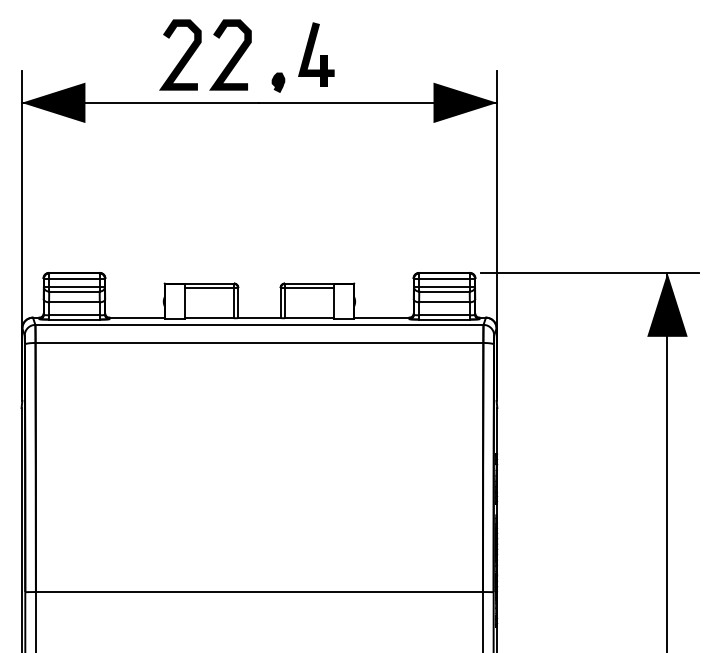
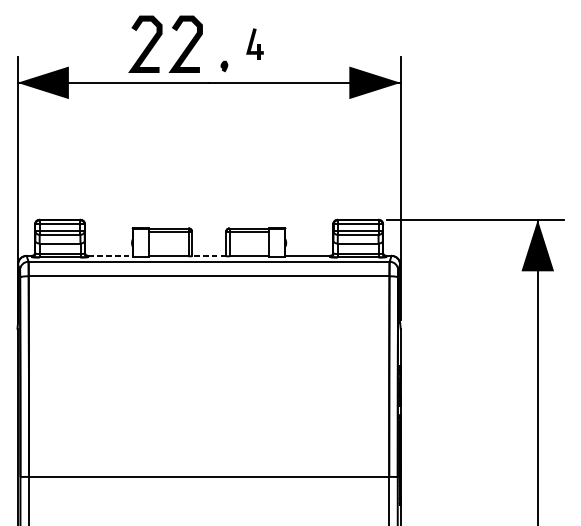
part: (316, 54) -> (255, 43), size x0.6
part: (278, 82) -> (224, 66), size x0.7
line: (137, 317) -> (110, 255), solid -> dashed
line: (258, 317) -> (208, 255), solid -> dashed

